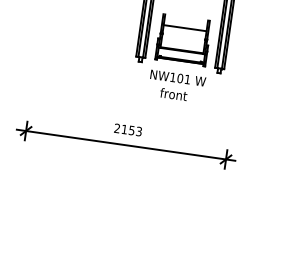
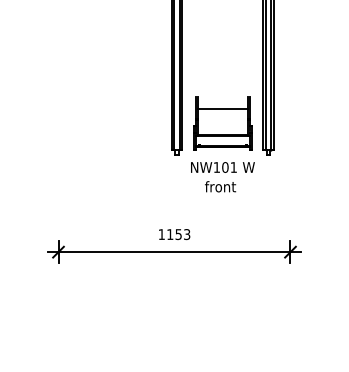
text: (117, 128) -> (161, 234), 2153 -> 1153

